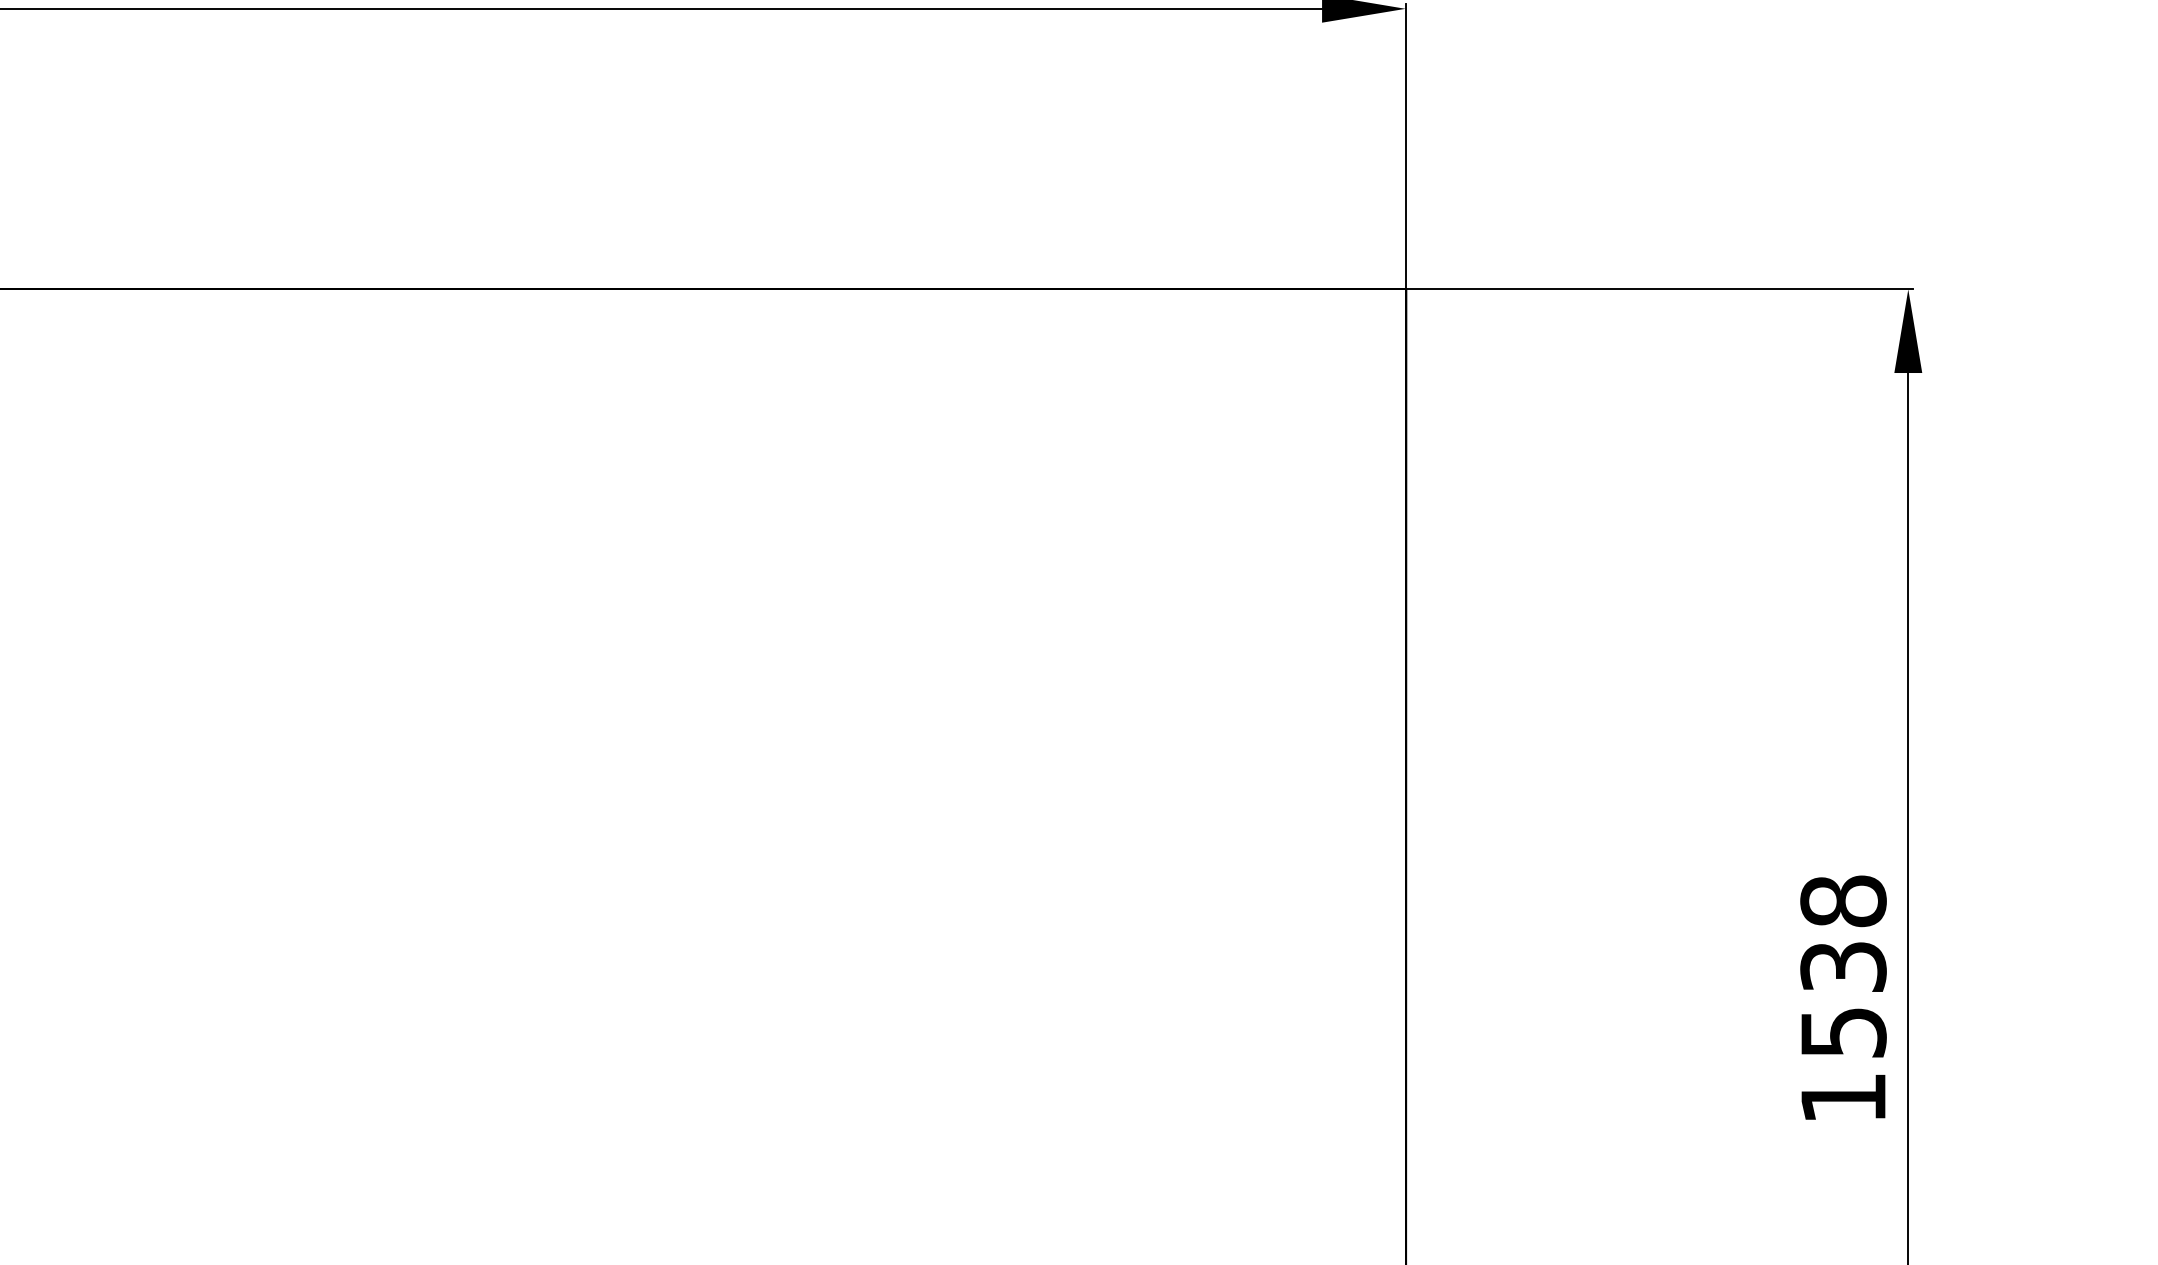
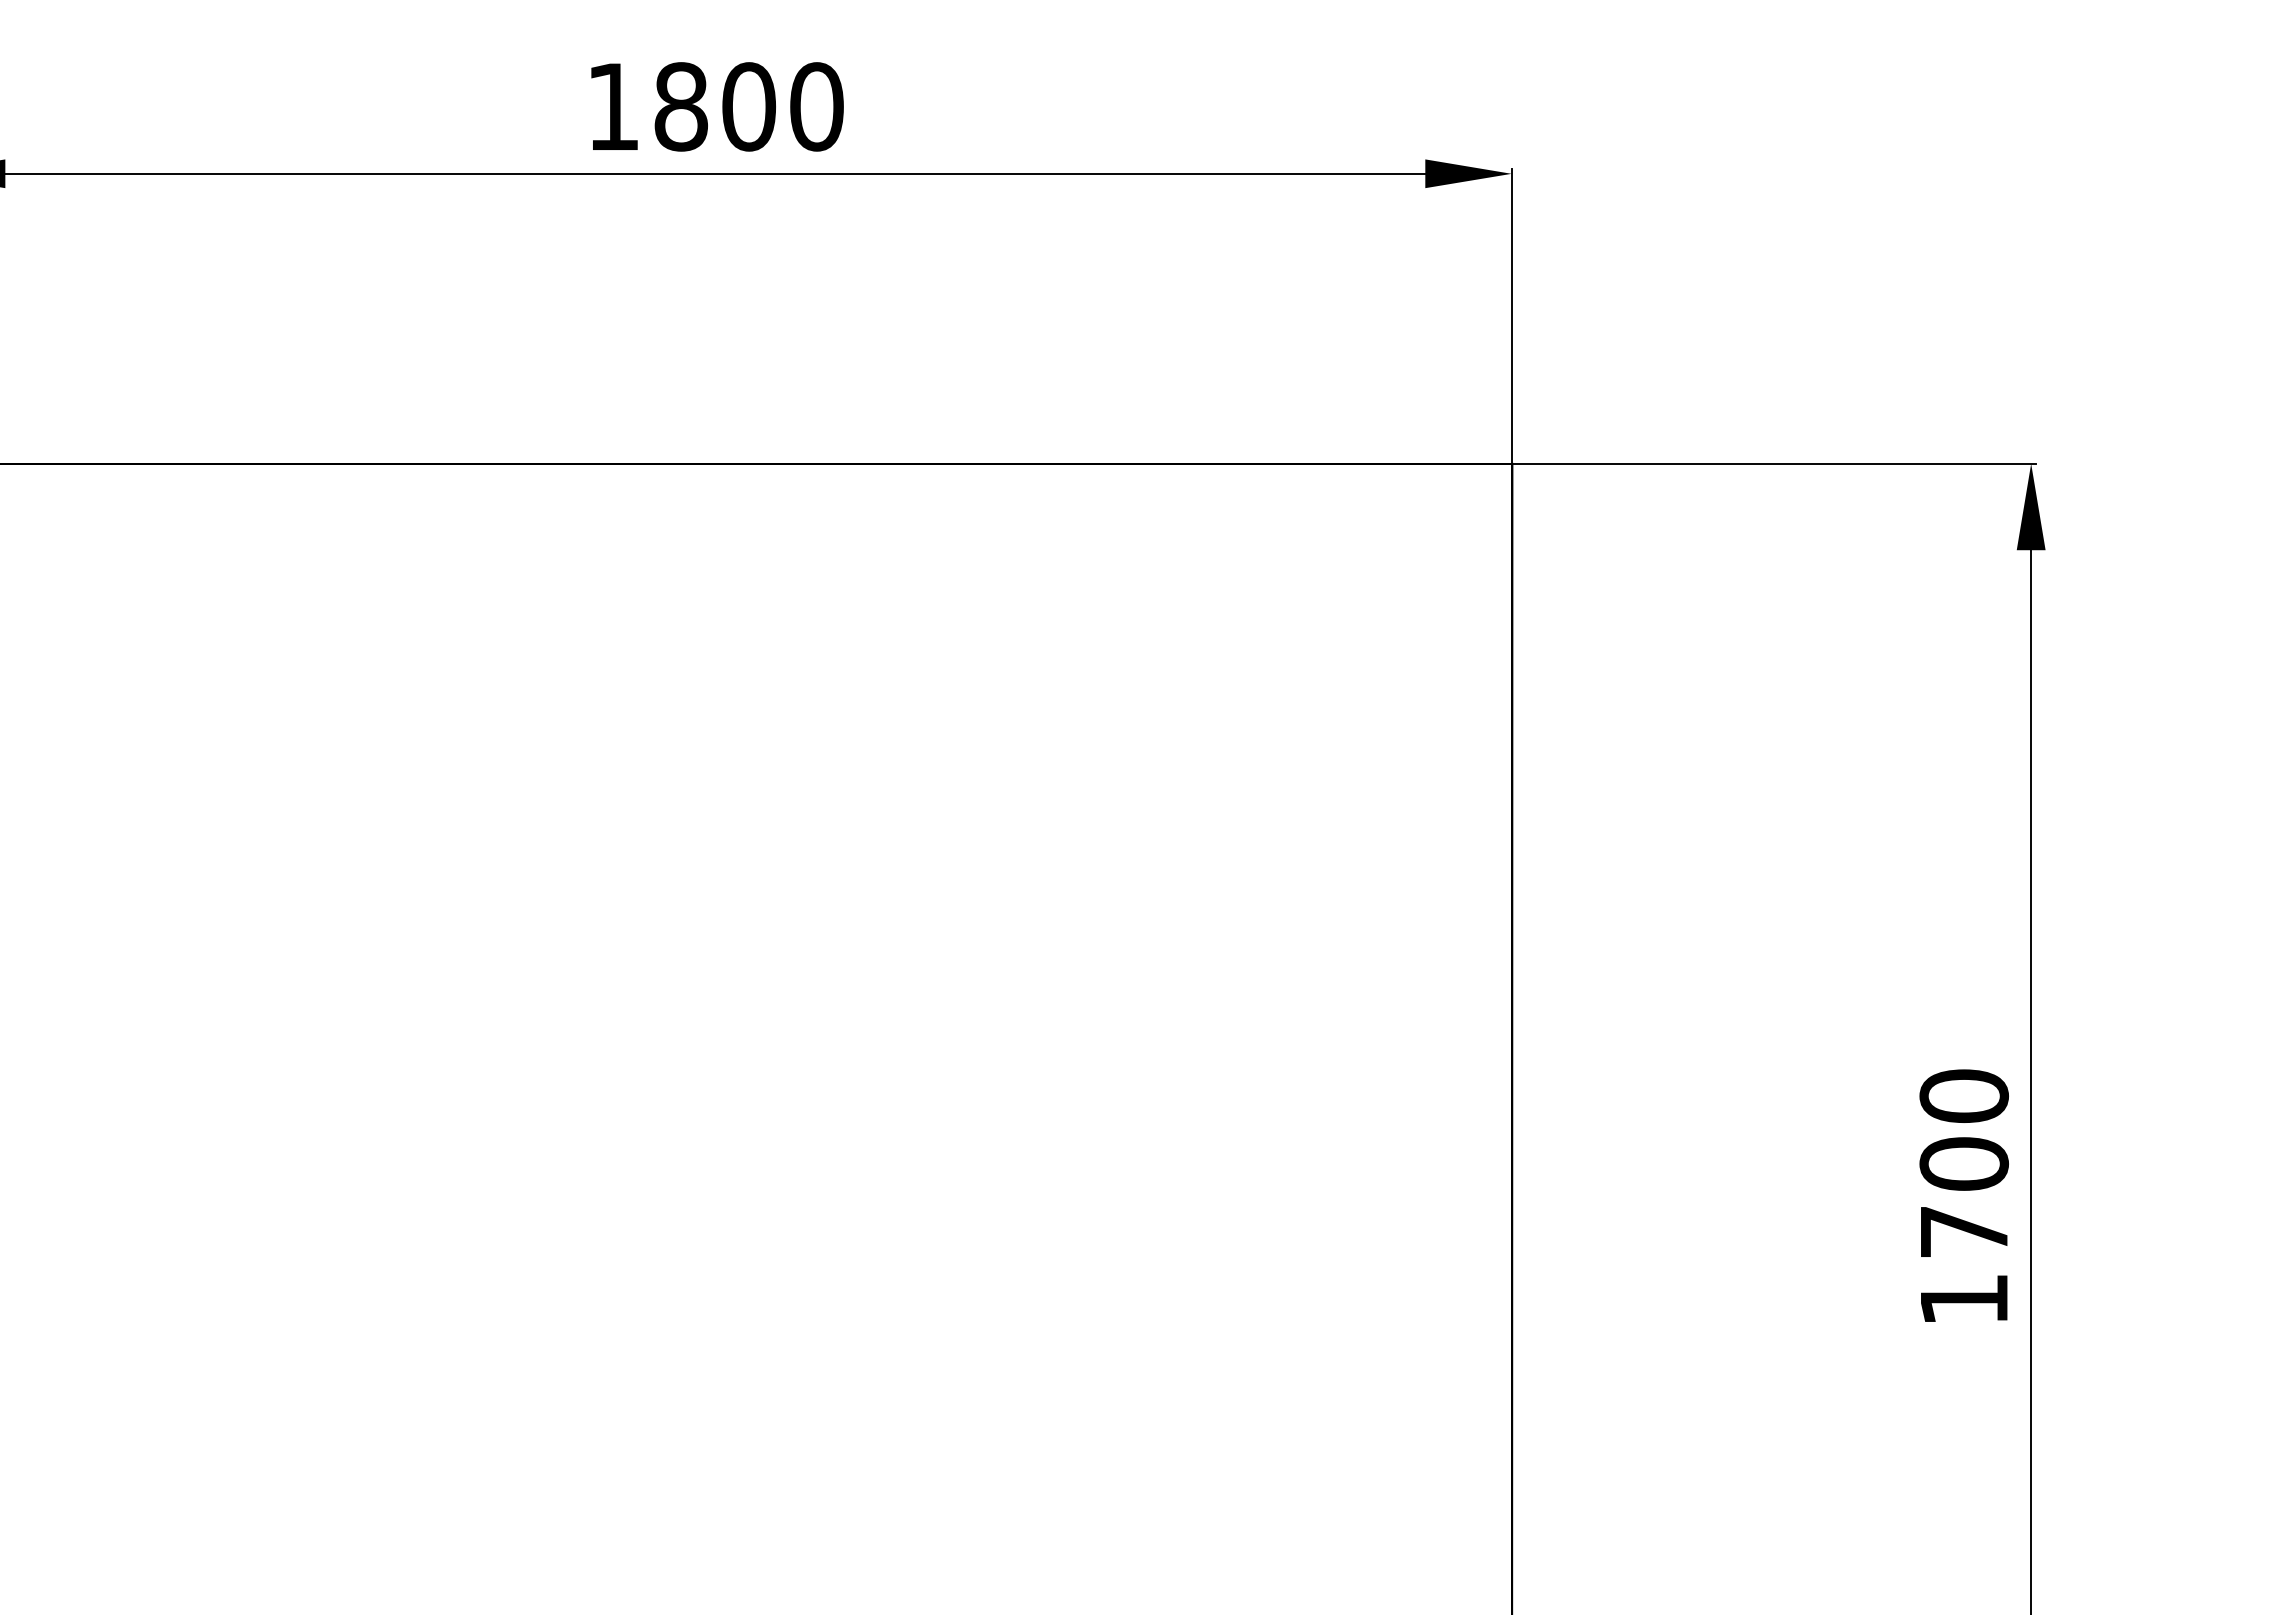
text: (1842, 966) -> (1963, 1163), 1538 -> 1700

